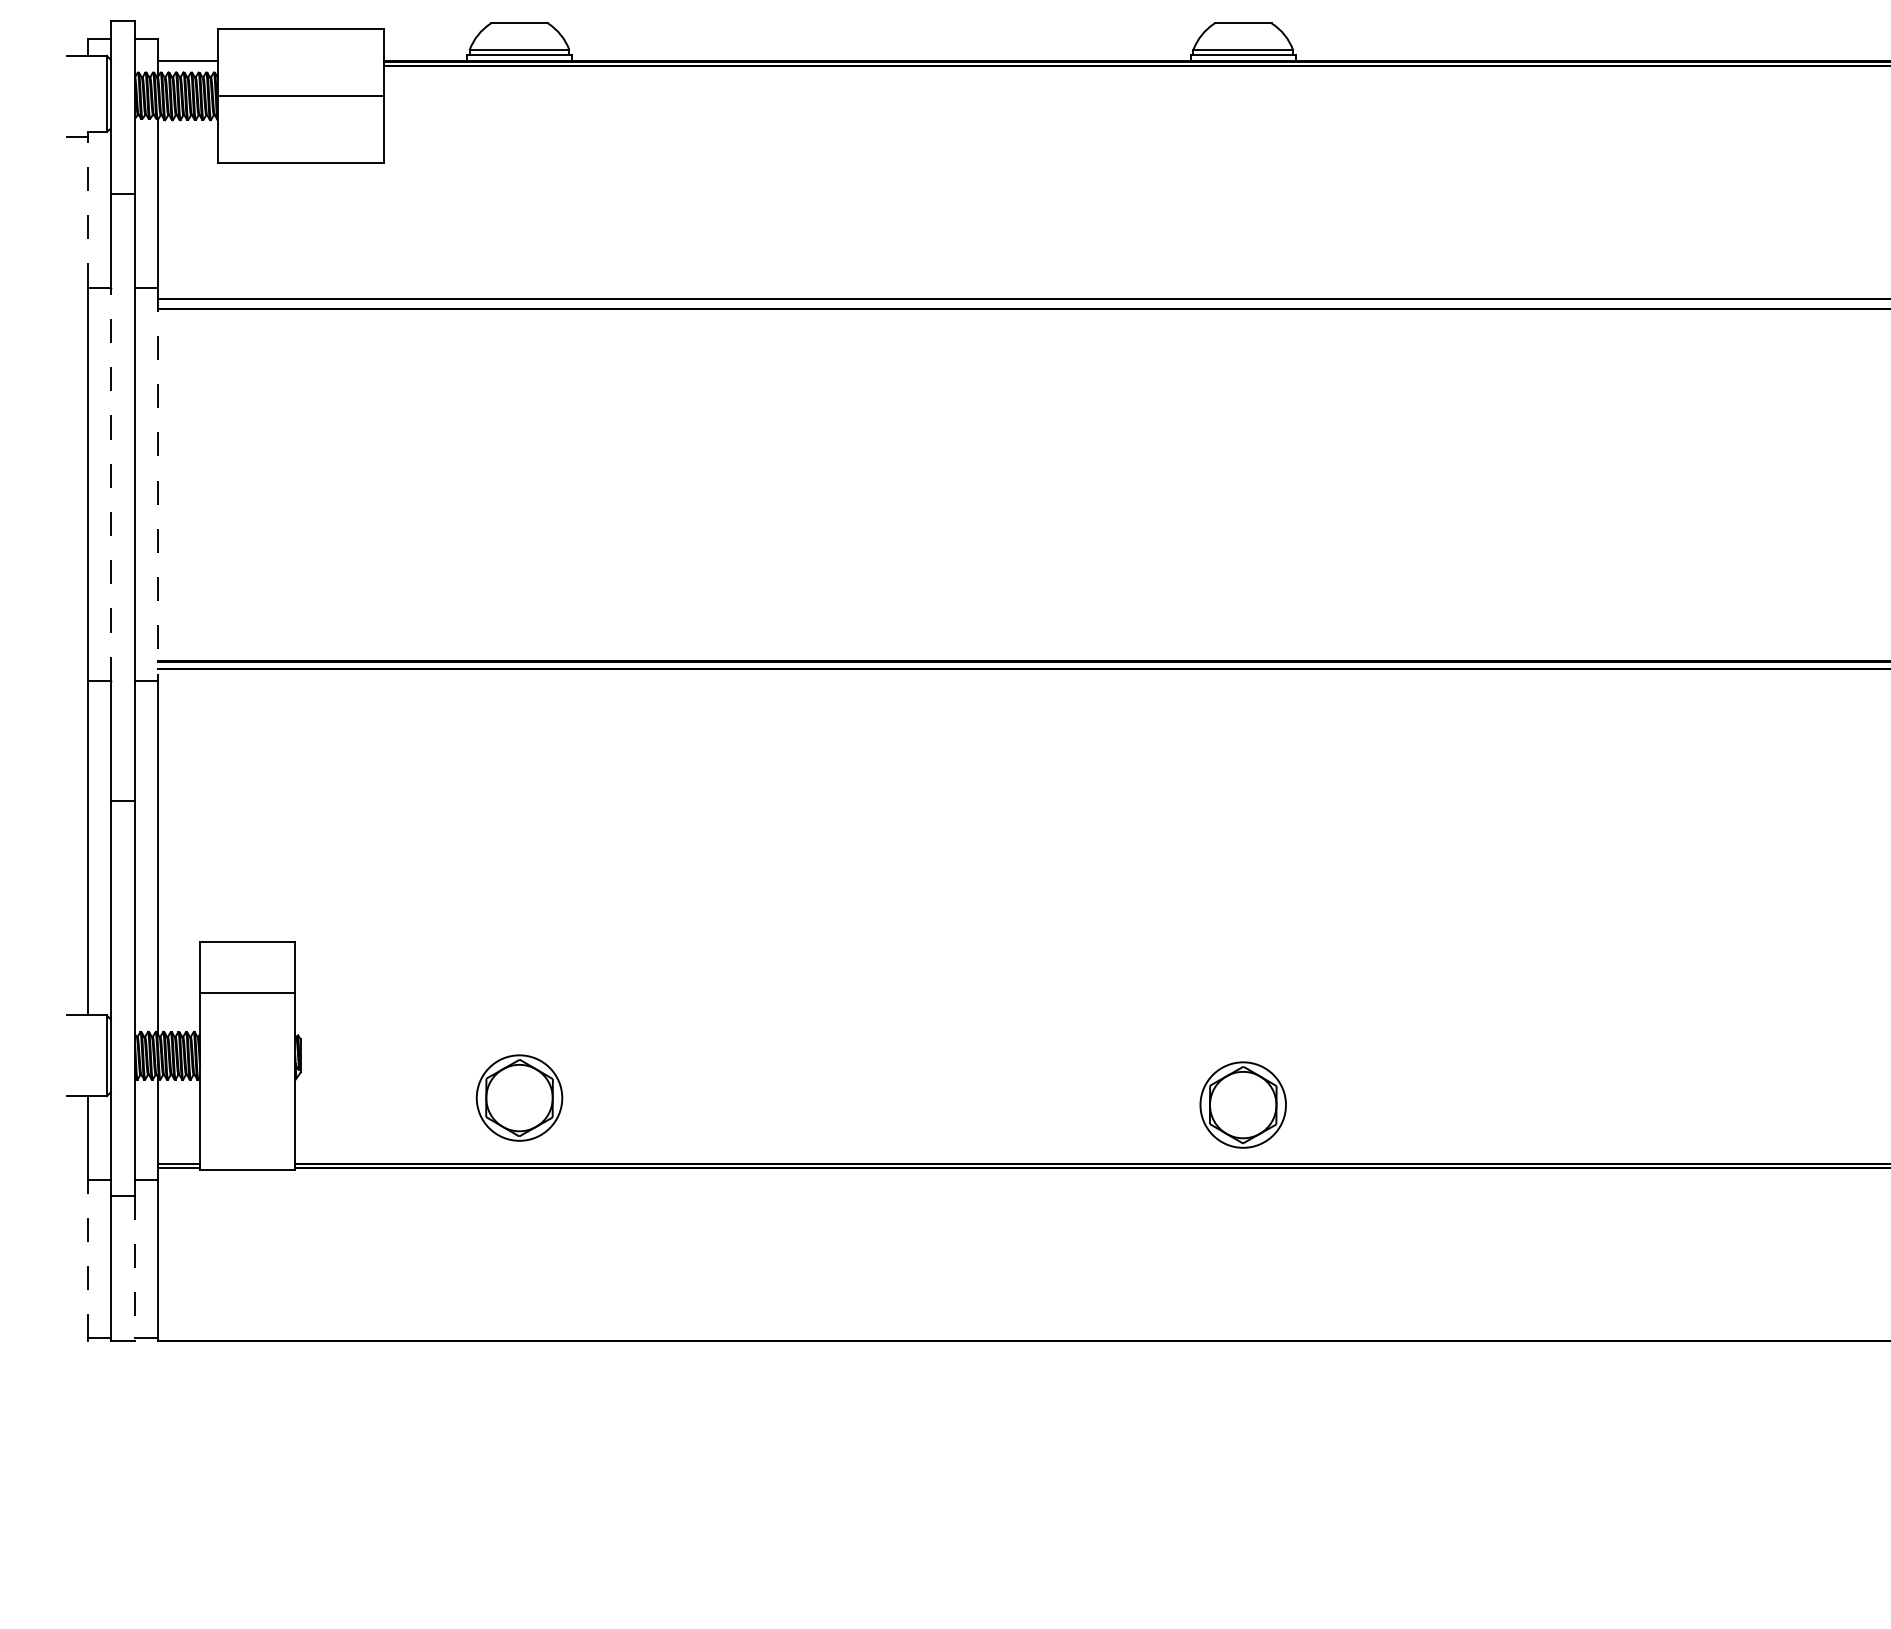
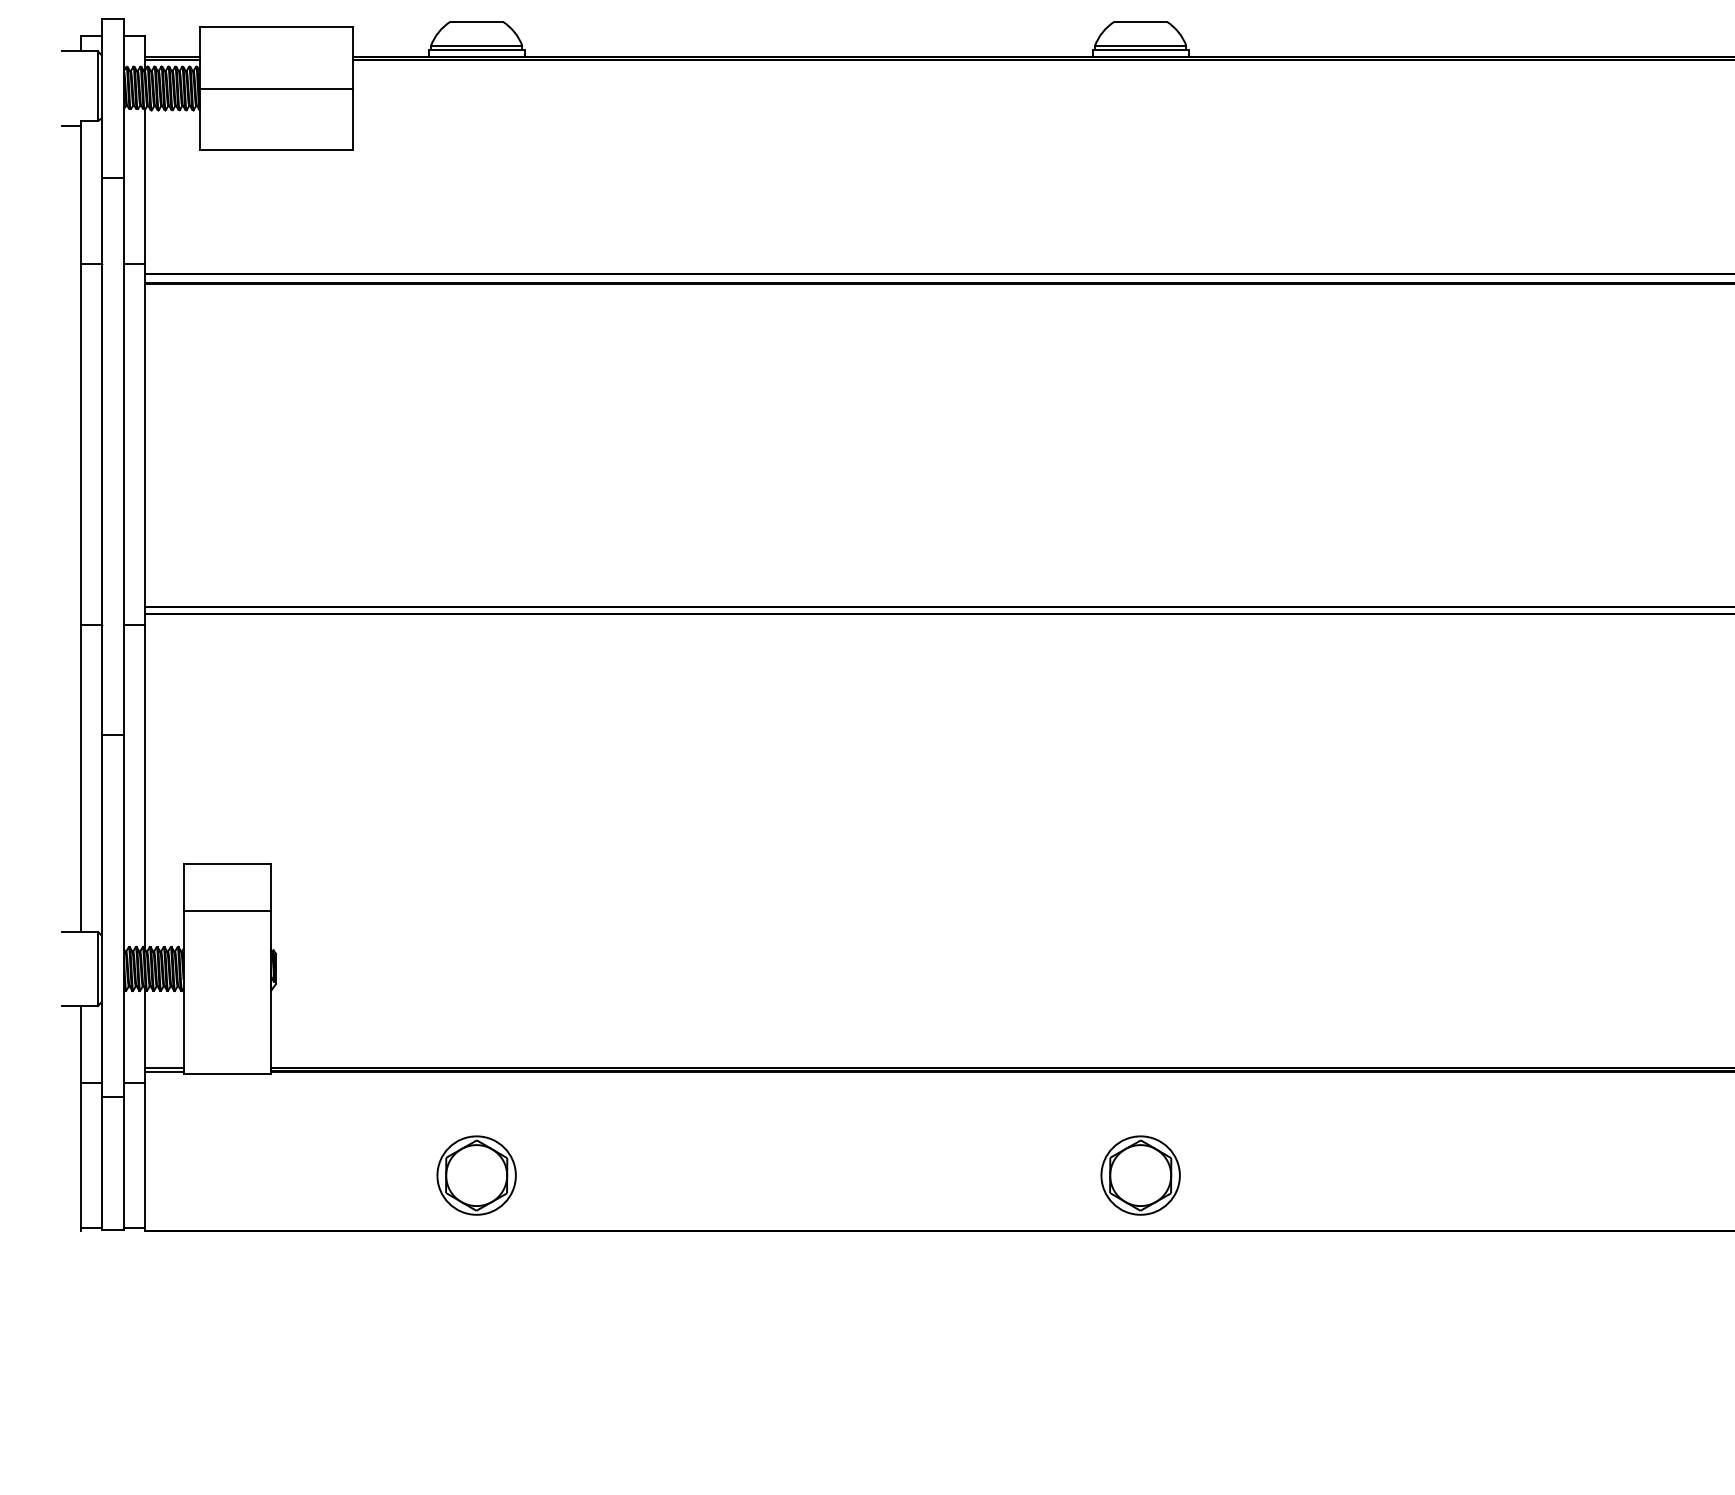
line: (187, 65) -> (172, 60), added
line: (88, 209) -> (81, 192), dashed -> solid
line: (110, 484) -> (101, 444), dashed -> solid
line: (157, 484) -> (144, 444), dashed -> solid
part: (519, 1097) -> (476, 1175), moved
part: (1242, 1104) -> (1139, 1175), moved
line: (88, 1258) -> (81, 1154), dashed -> solid
line: (135, 1268) -> (124, 1164), dashed -> solid

